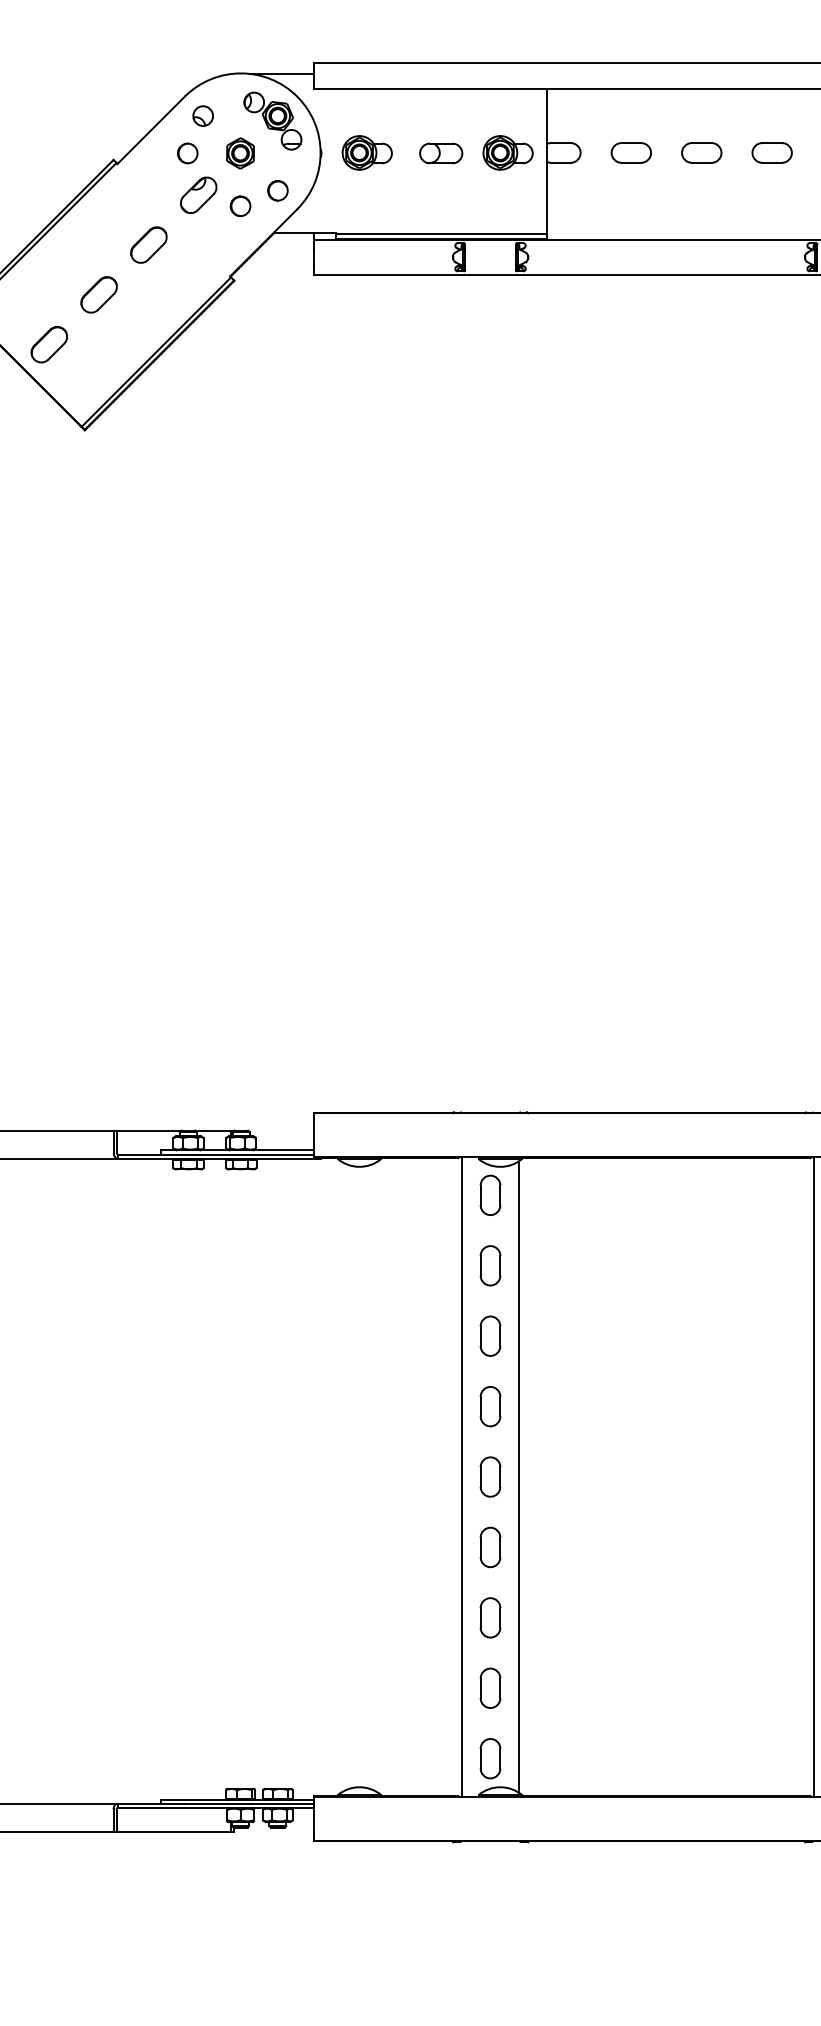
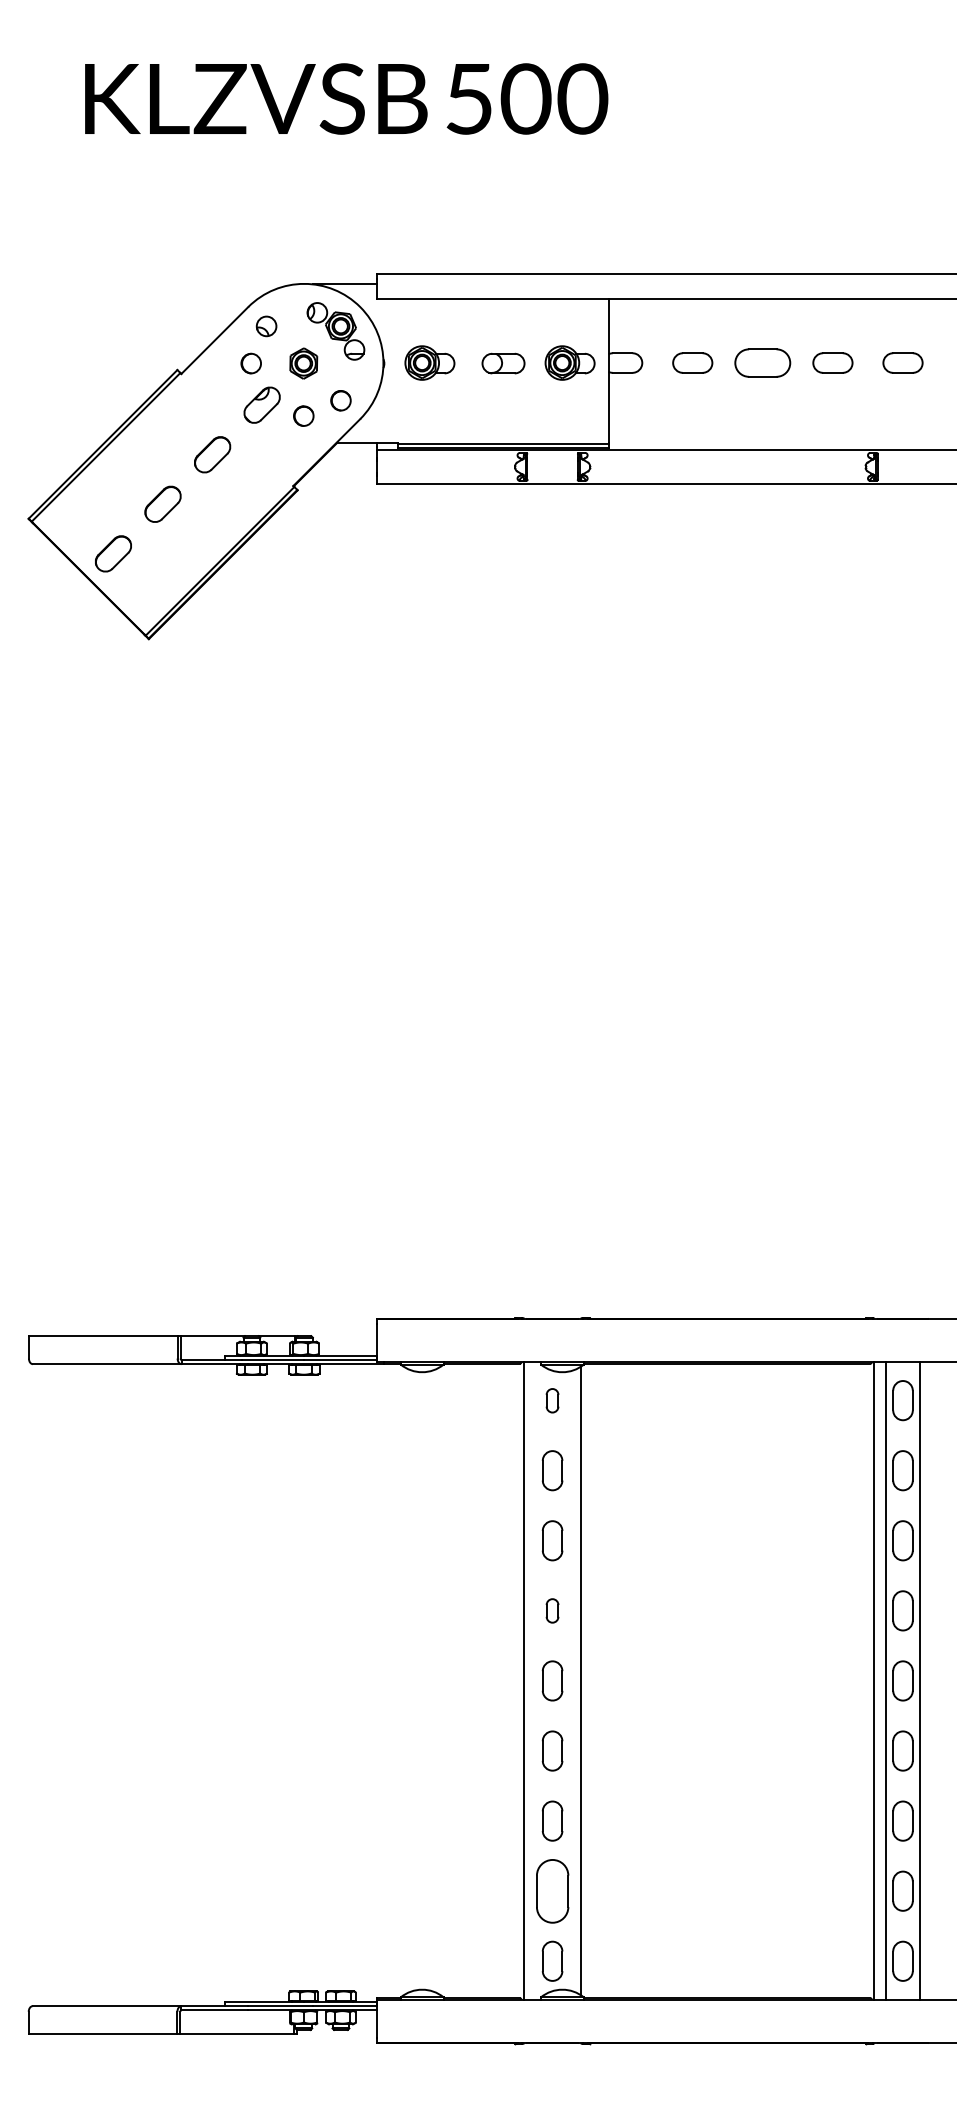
part: (701, 152) -> (762, 362), size x1.4
part: (490, 1195) -> (552, 1400), size x0.6
part: (490, 1406) -> (552, 1610), size x0.6
part: (490, 1687) -> (552, 1890), size x1.6

